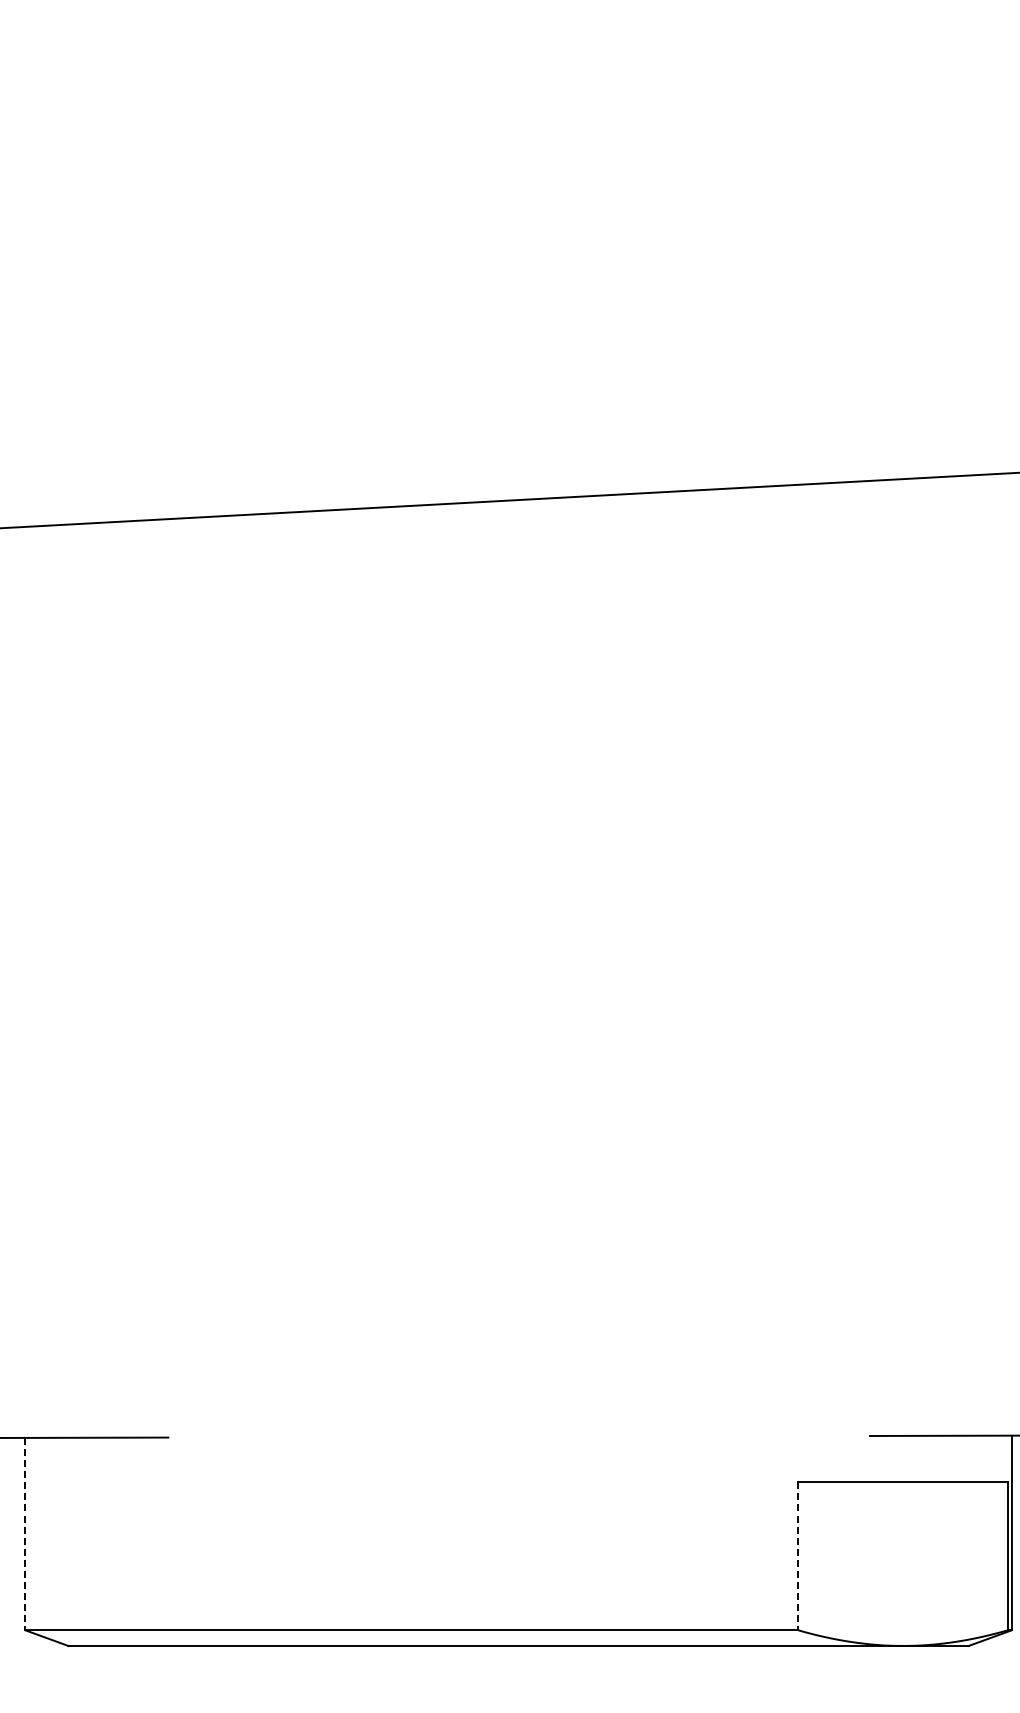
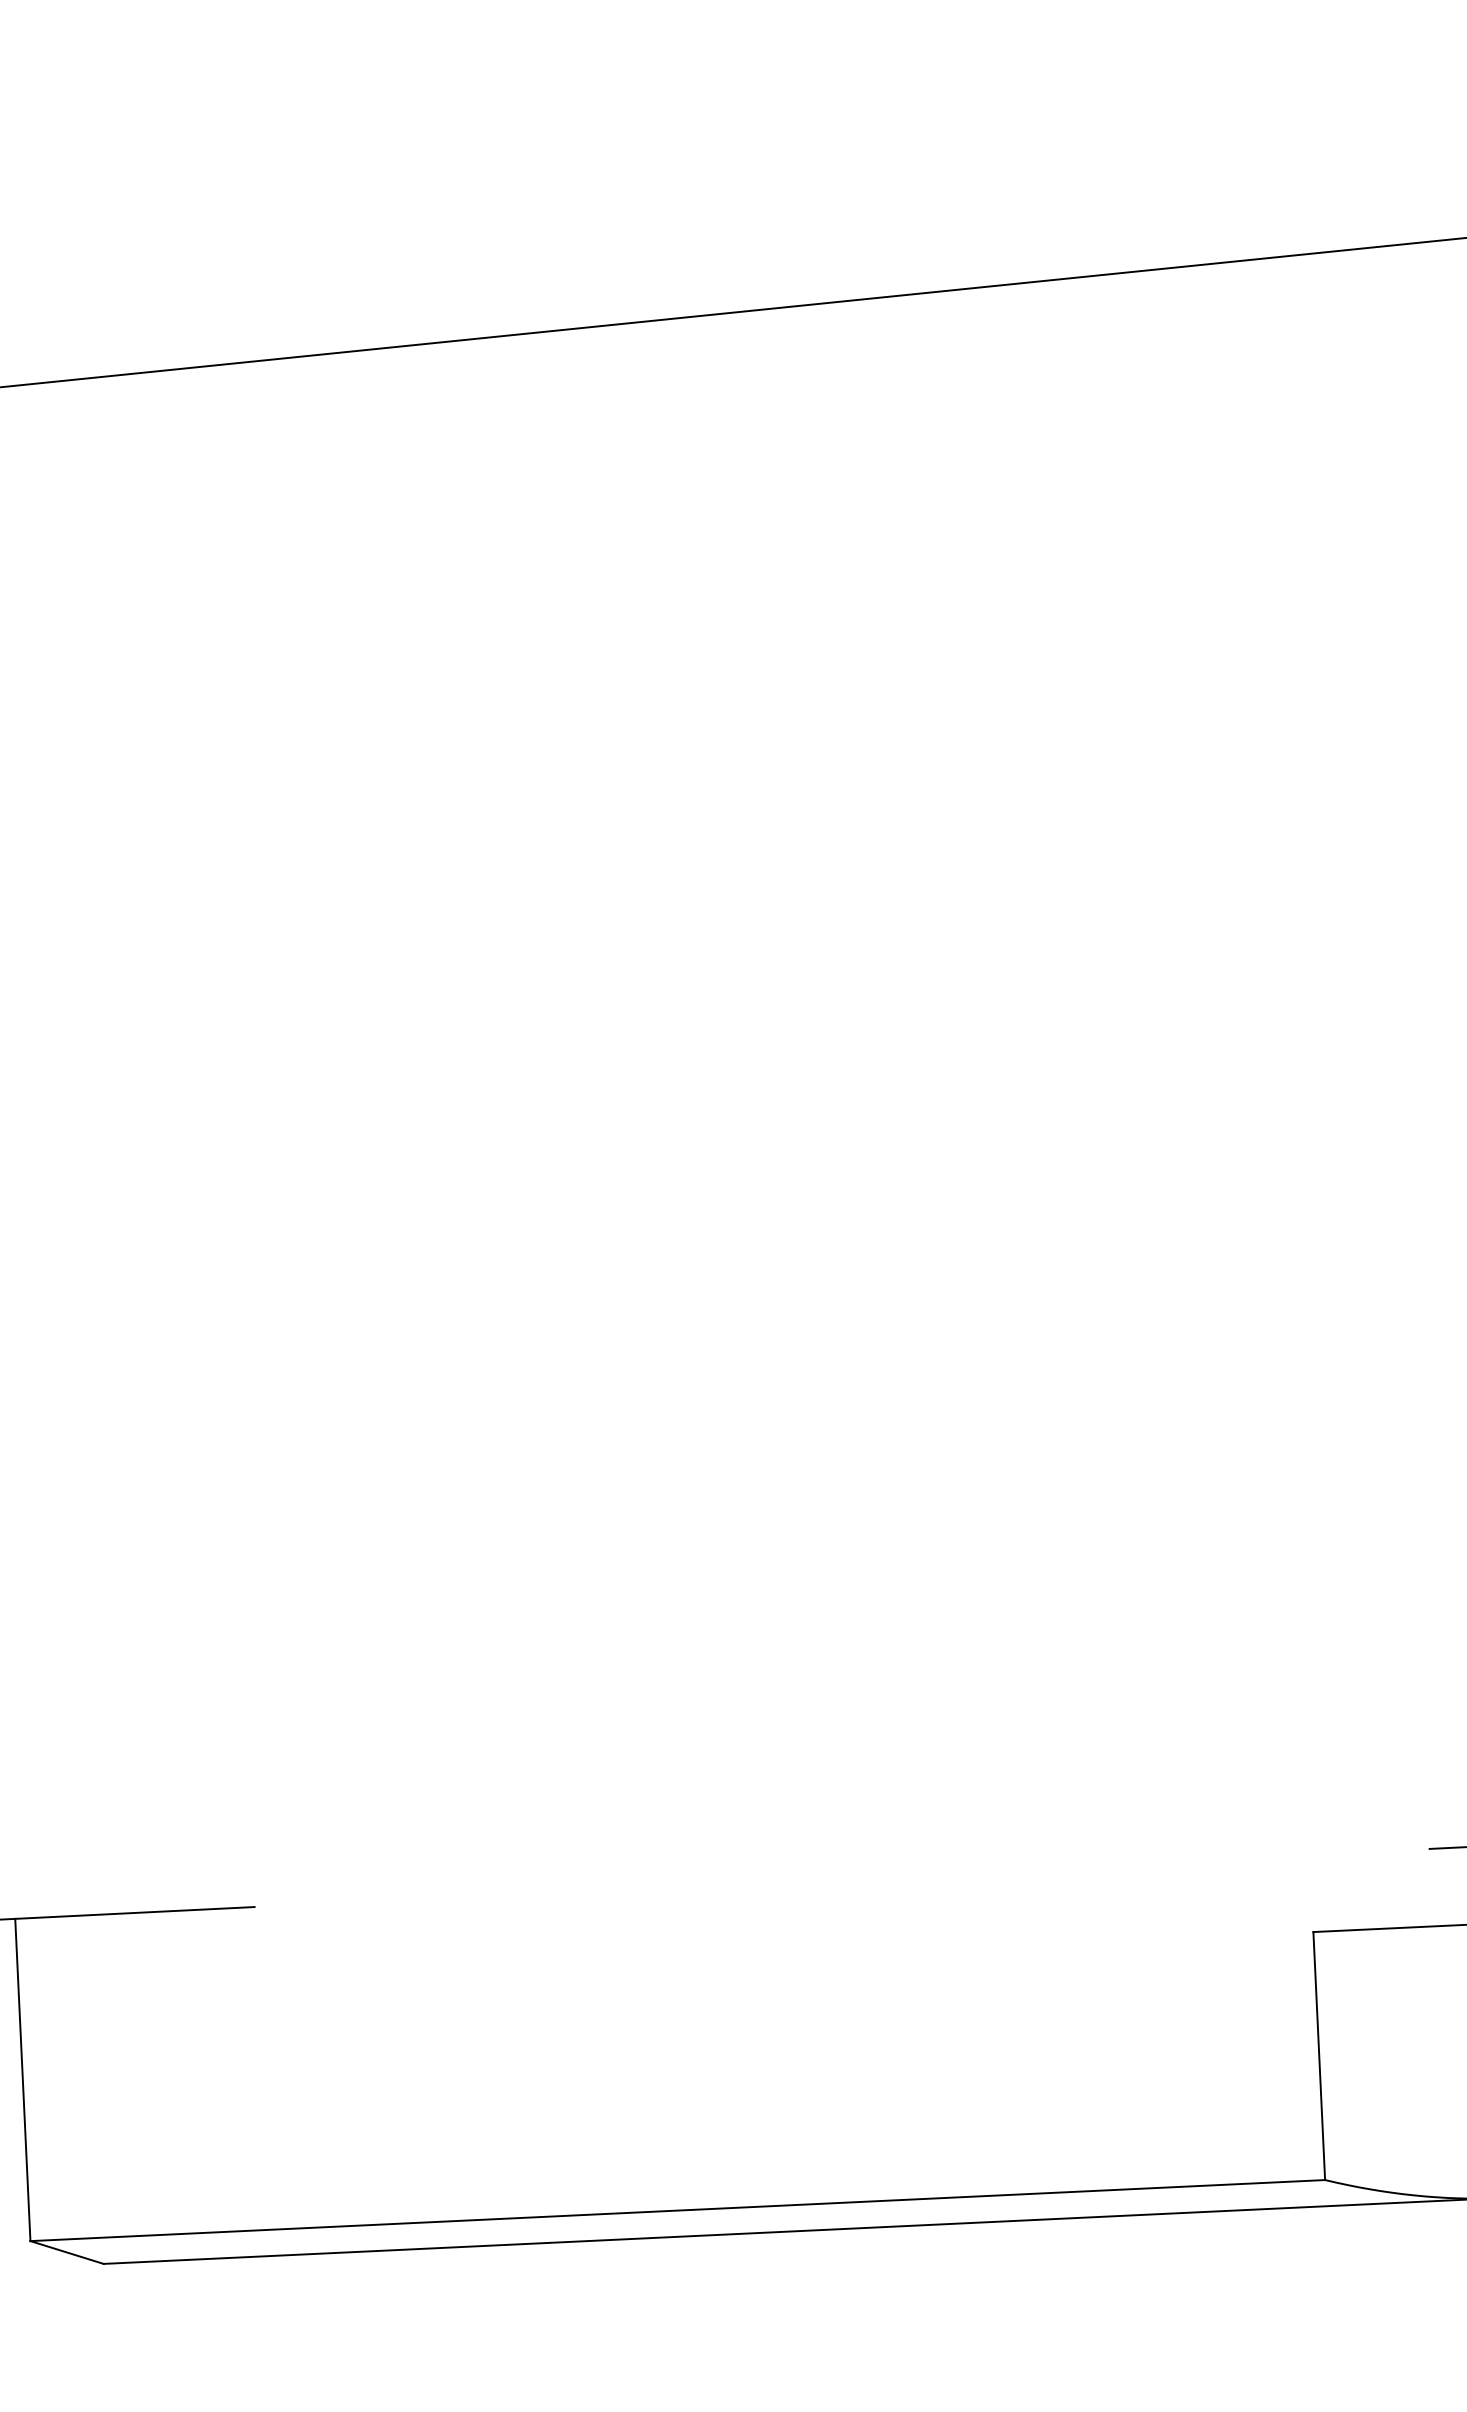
line: (25, 1534) -> (23, 2080), dashed -> solid
line: (798, 1556) -> (1319, 2056), dashed -> solid

